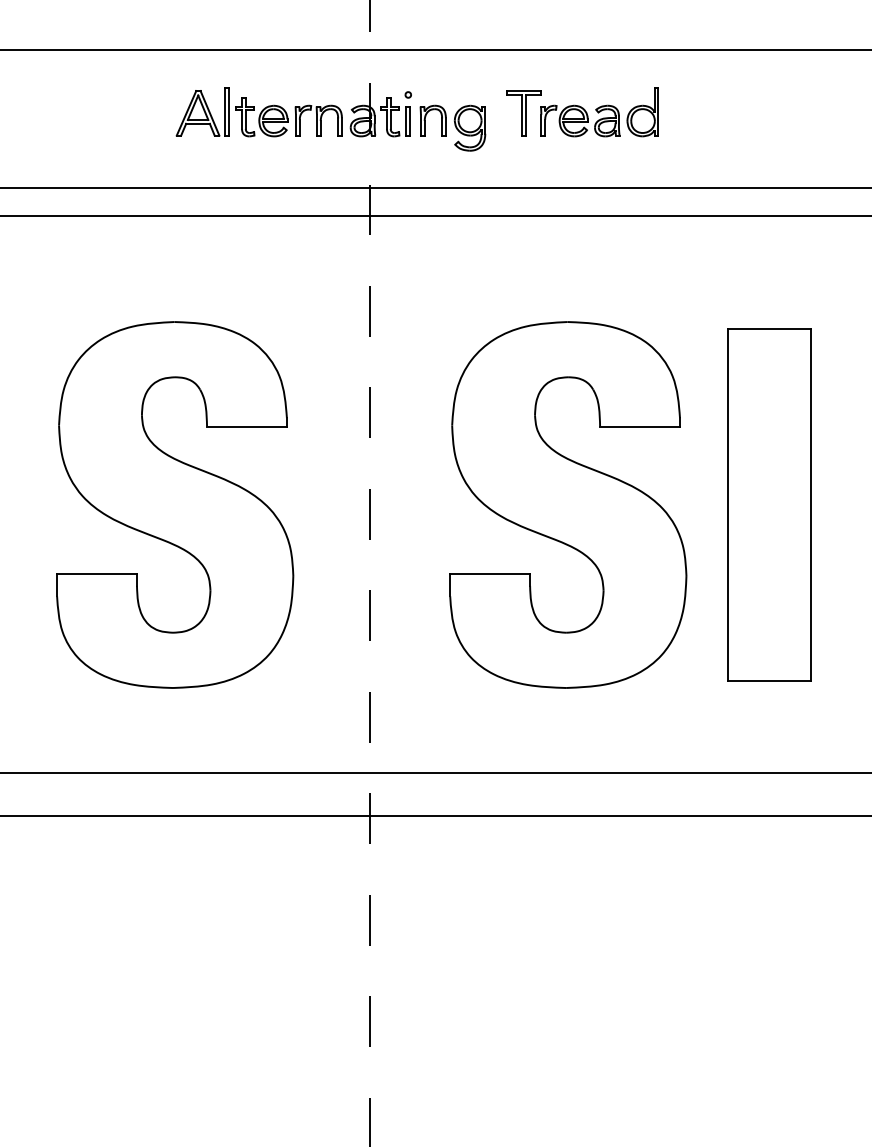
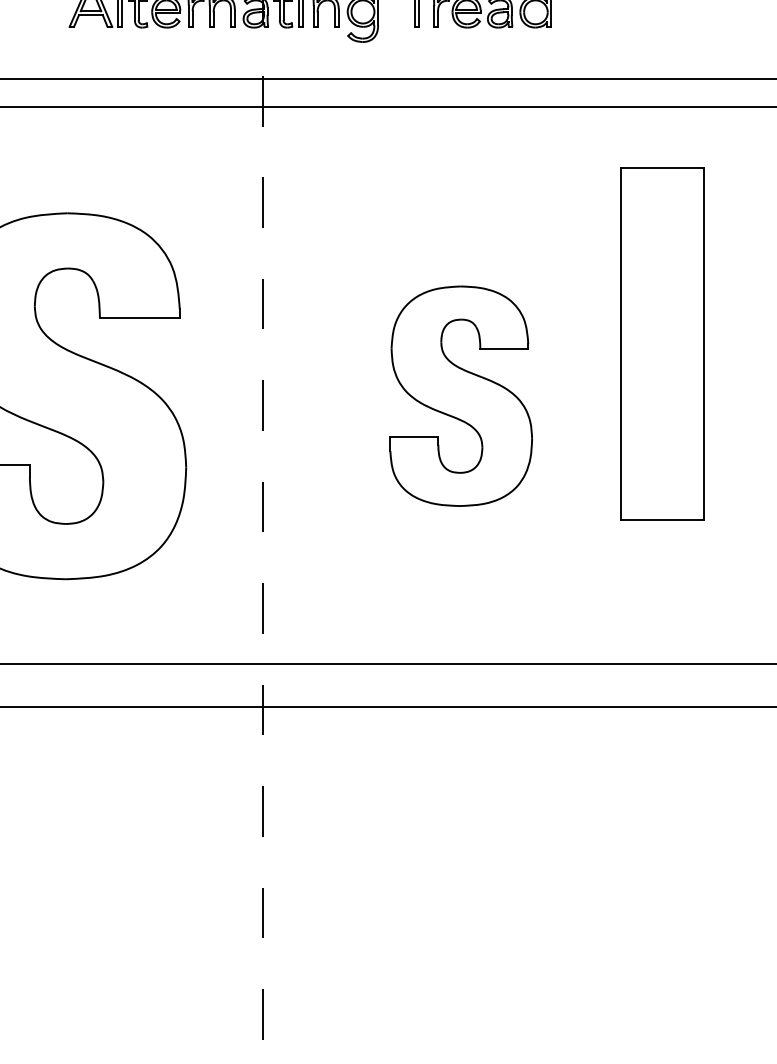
part: (568, 504) -> (461, 395), size x0.6
part: (769, 504) -> (662, 343), moved

